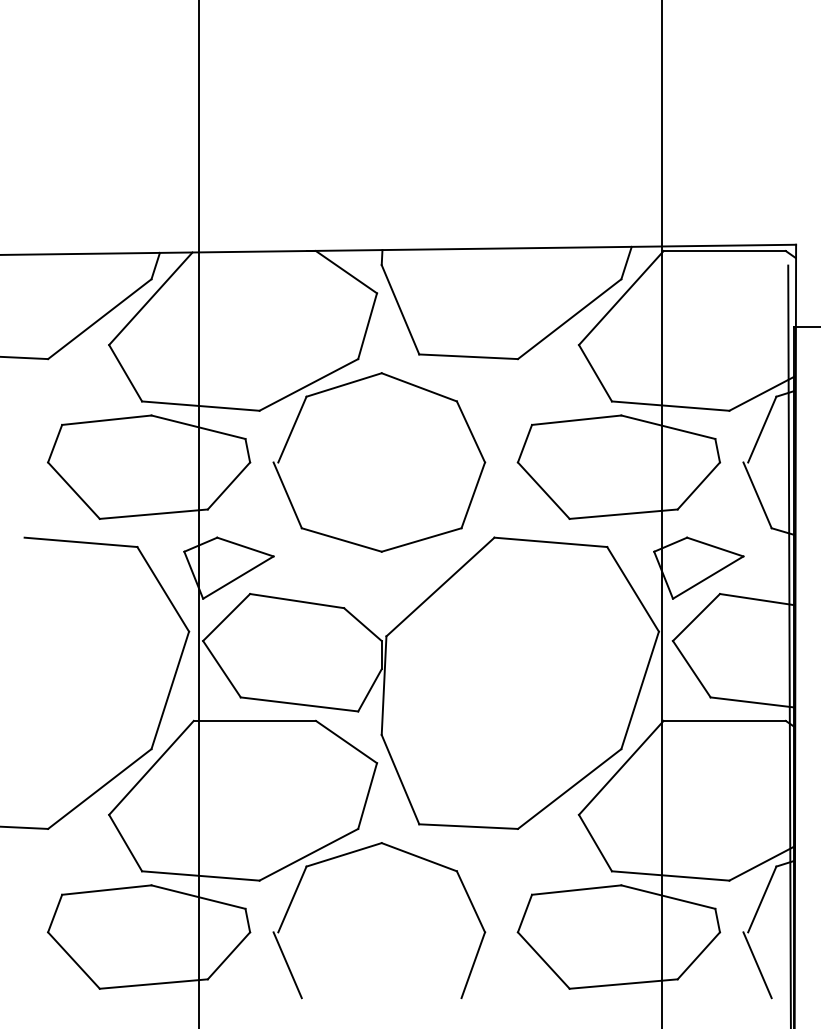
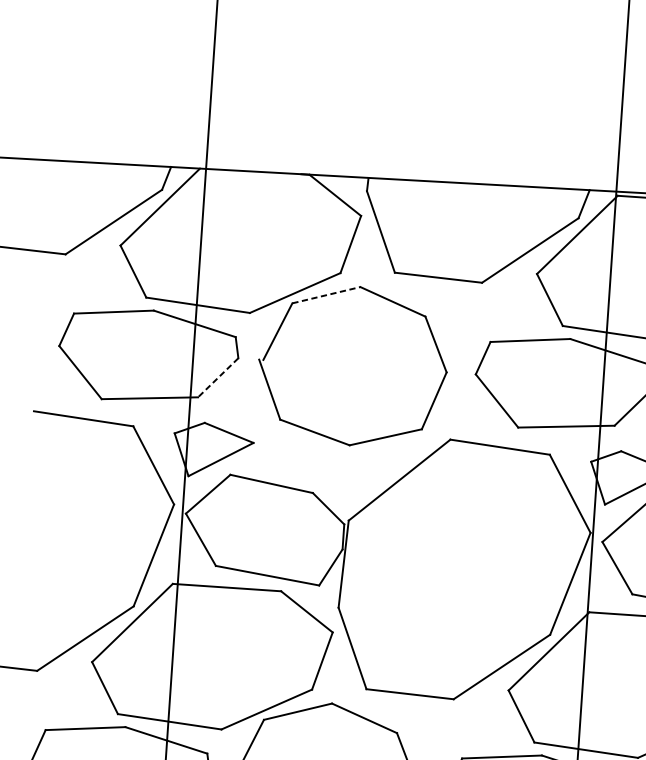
line: (344, 384) -> (326, 294), solid -> dashed
line: (228, 485) -> (217, 377), solid -> dashed

